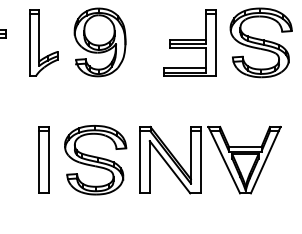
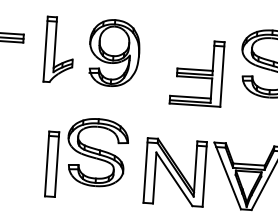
part: (189, 42) -> (196, 72), moved
part: (95, 160) -> (97, 152), moved

